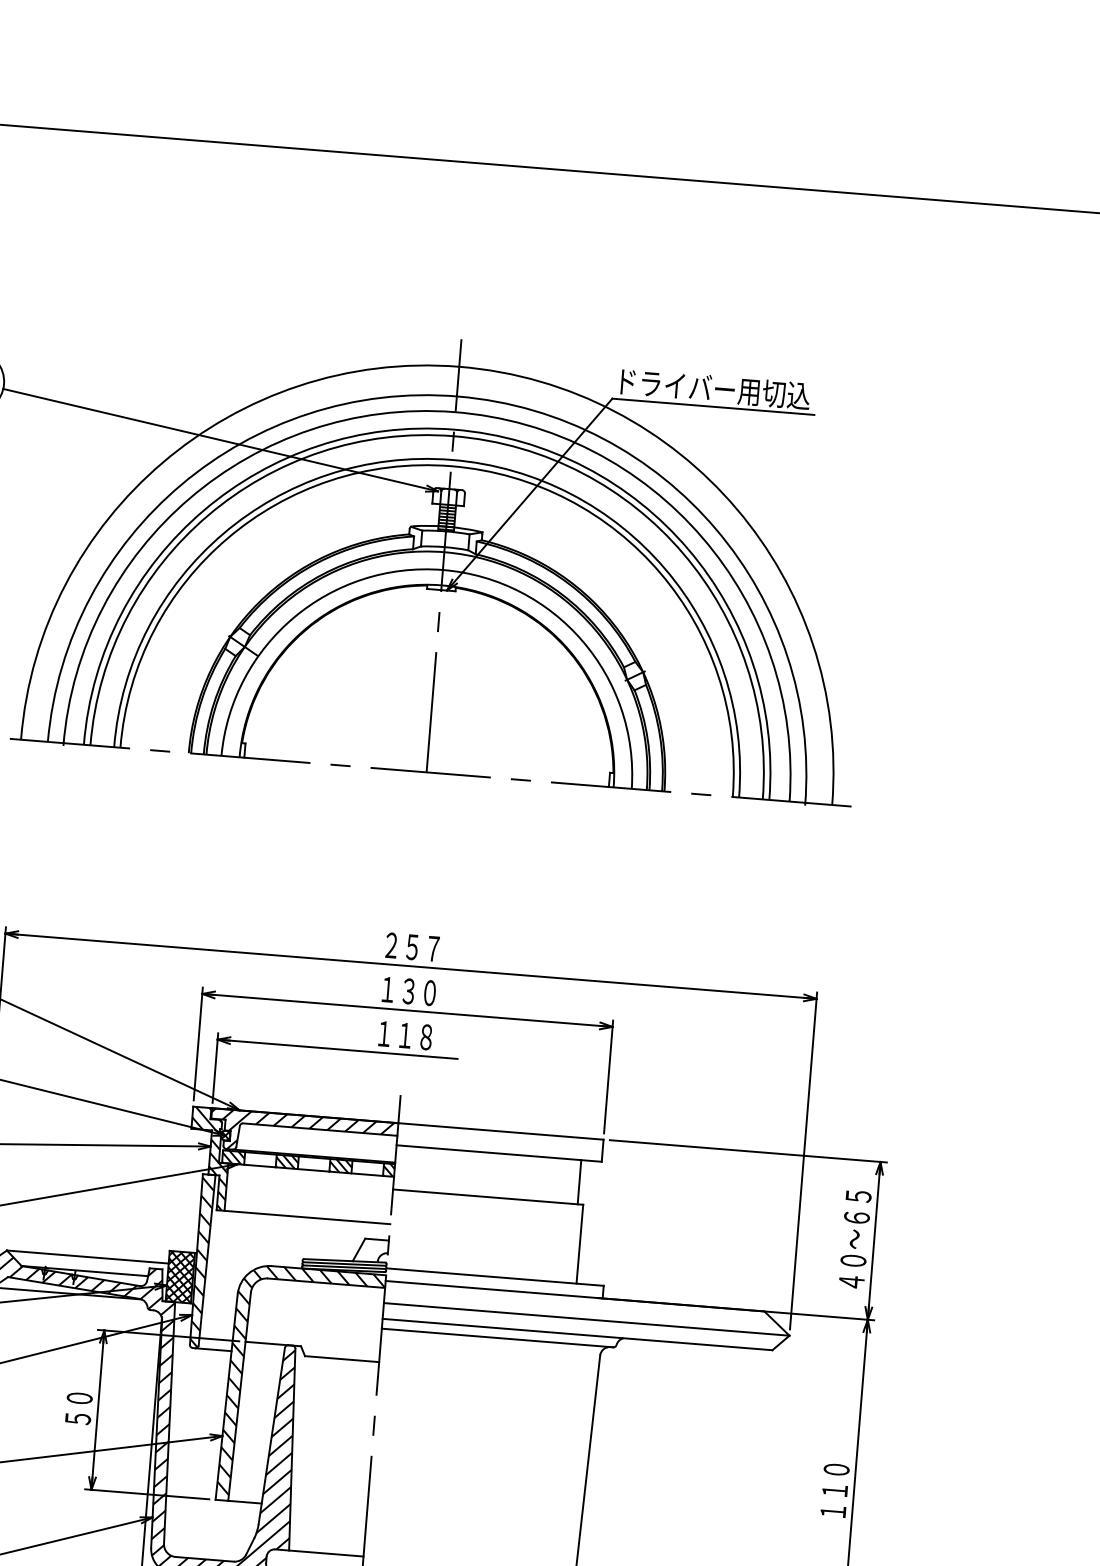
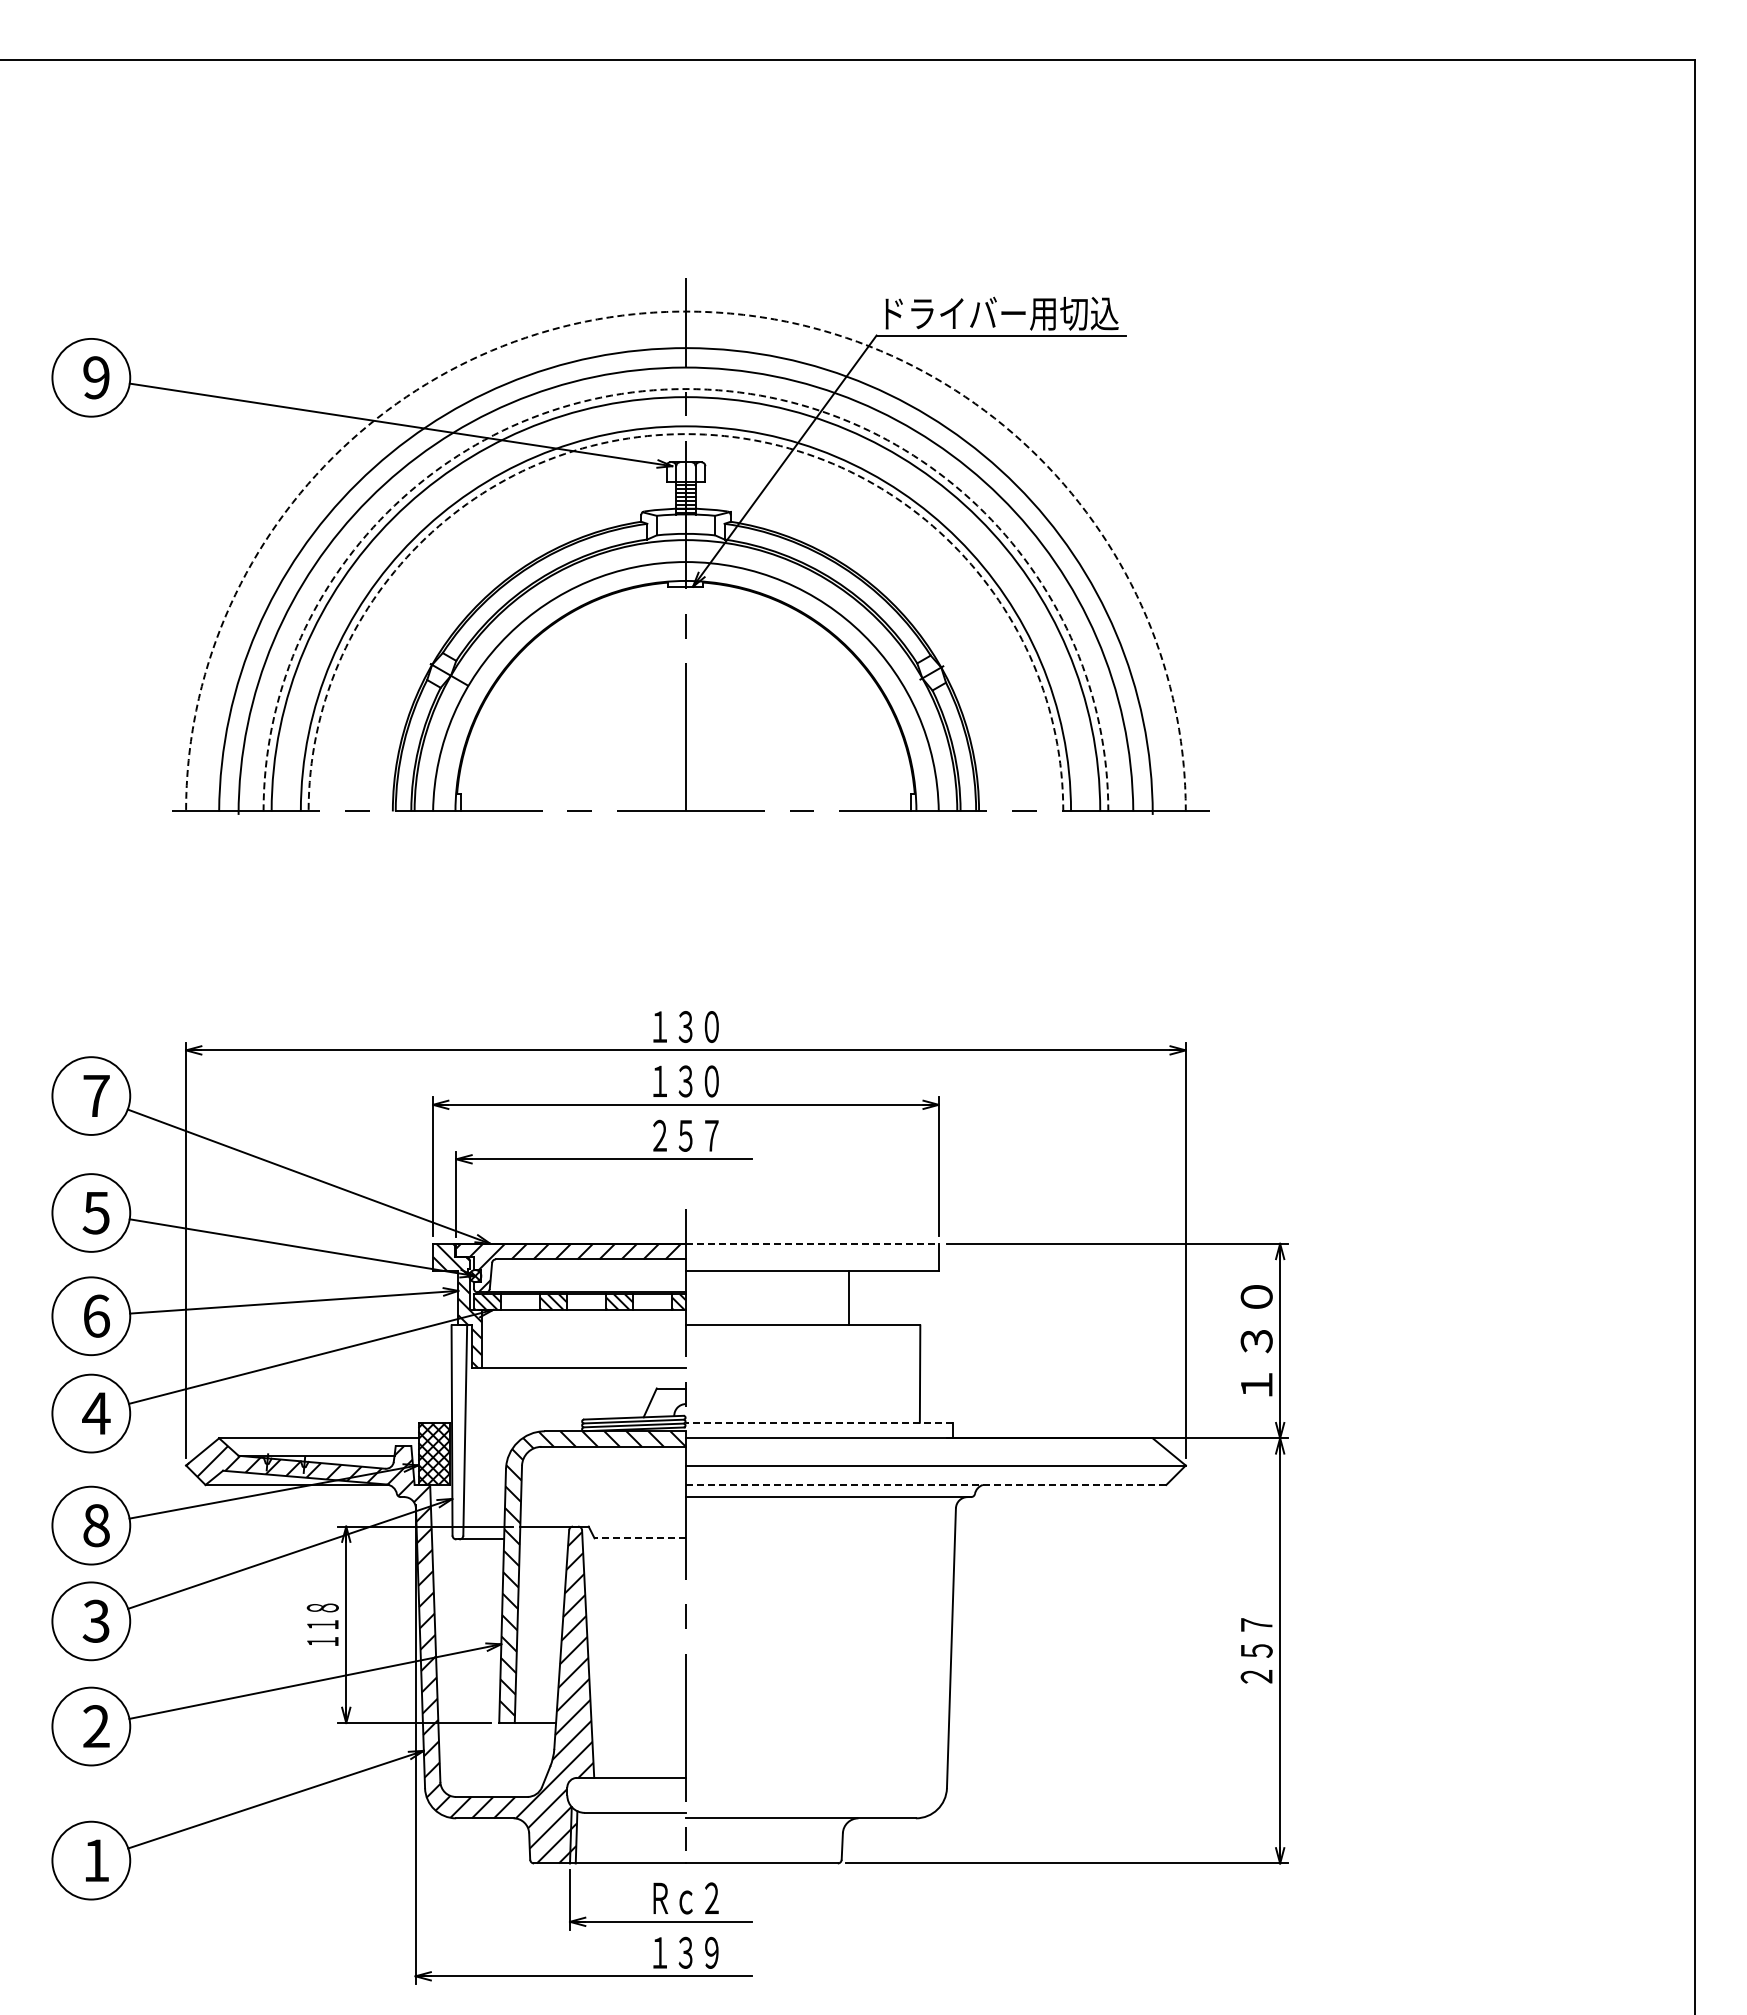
arc: (458, 366) -> (685, 311), solid -> dashed
arc: (453, 429) -> (685, 389), solid -> dashed
arc: (450, 466) -> (685, 434), solid -> dashed
text: (412, 946) -> (685, 1026), ２５７ -> １３０
text: (405, 1035) -> (685, 1135), １１８ -> ２５７
line: (501, 1131) -> (812, 1243), solid -> dashed
line: (579, 1182) -> (848, 1298), moved
text: (854, 1239) -> (1256, 1341), ４０～６５ -> １３０
hatch: (201, 1262) -> (458, 1433), removed
line: (495, 1276) -> (819, 1422), solid -> dashed
line: (577, 1334) -> (926, 1484), solid -> dashed
line: (342, 1359) -> (640, 1538), solid -> dashed
text: (78, 1408) -> (322, 1624), ５０ -> １１８
text: (834, 1490) -> (1256, 1650), １１０ -> ２５７

